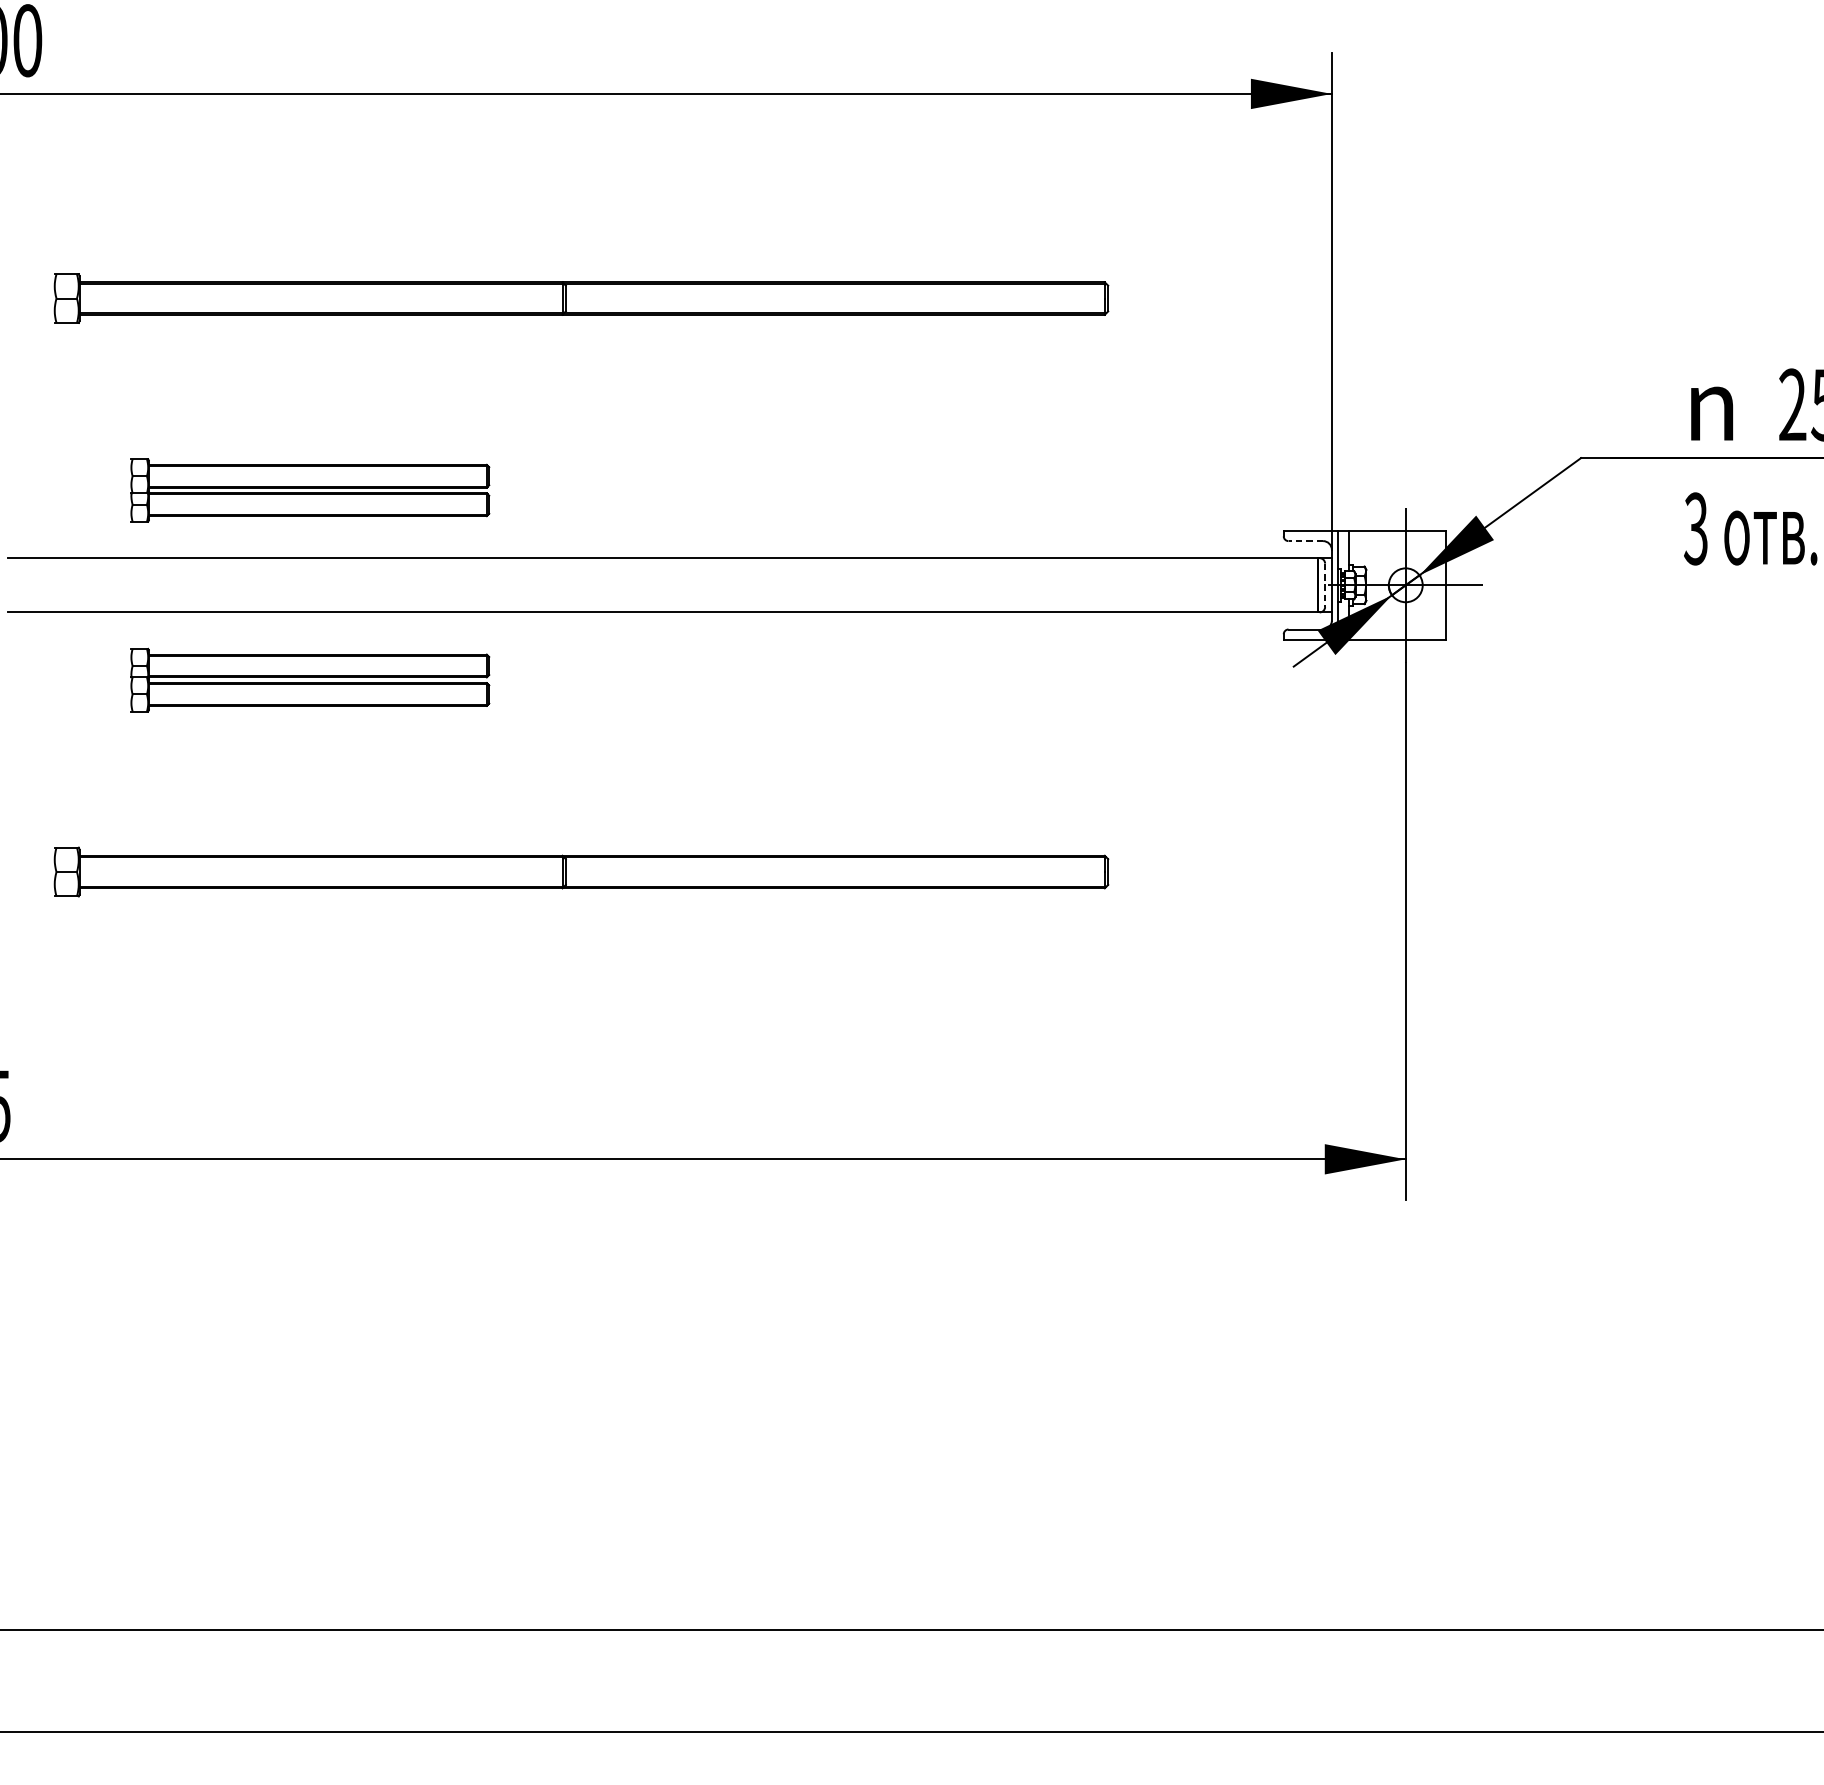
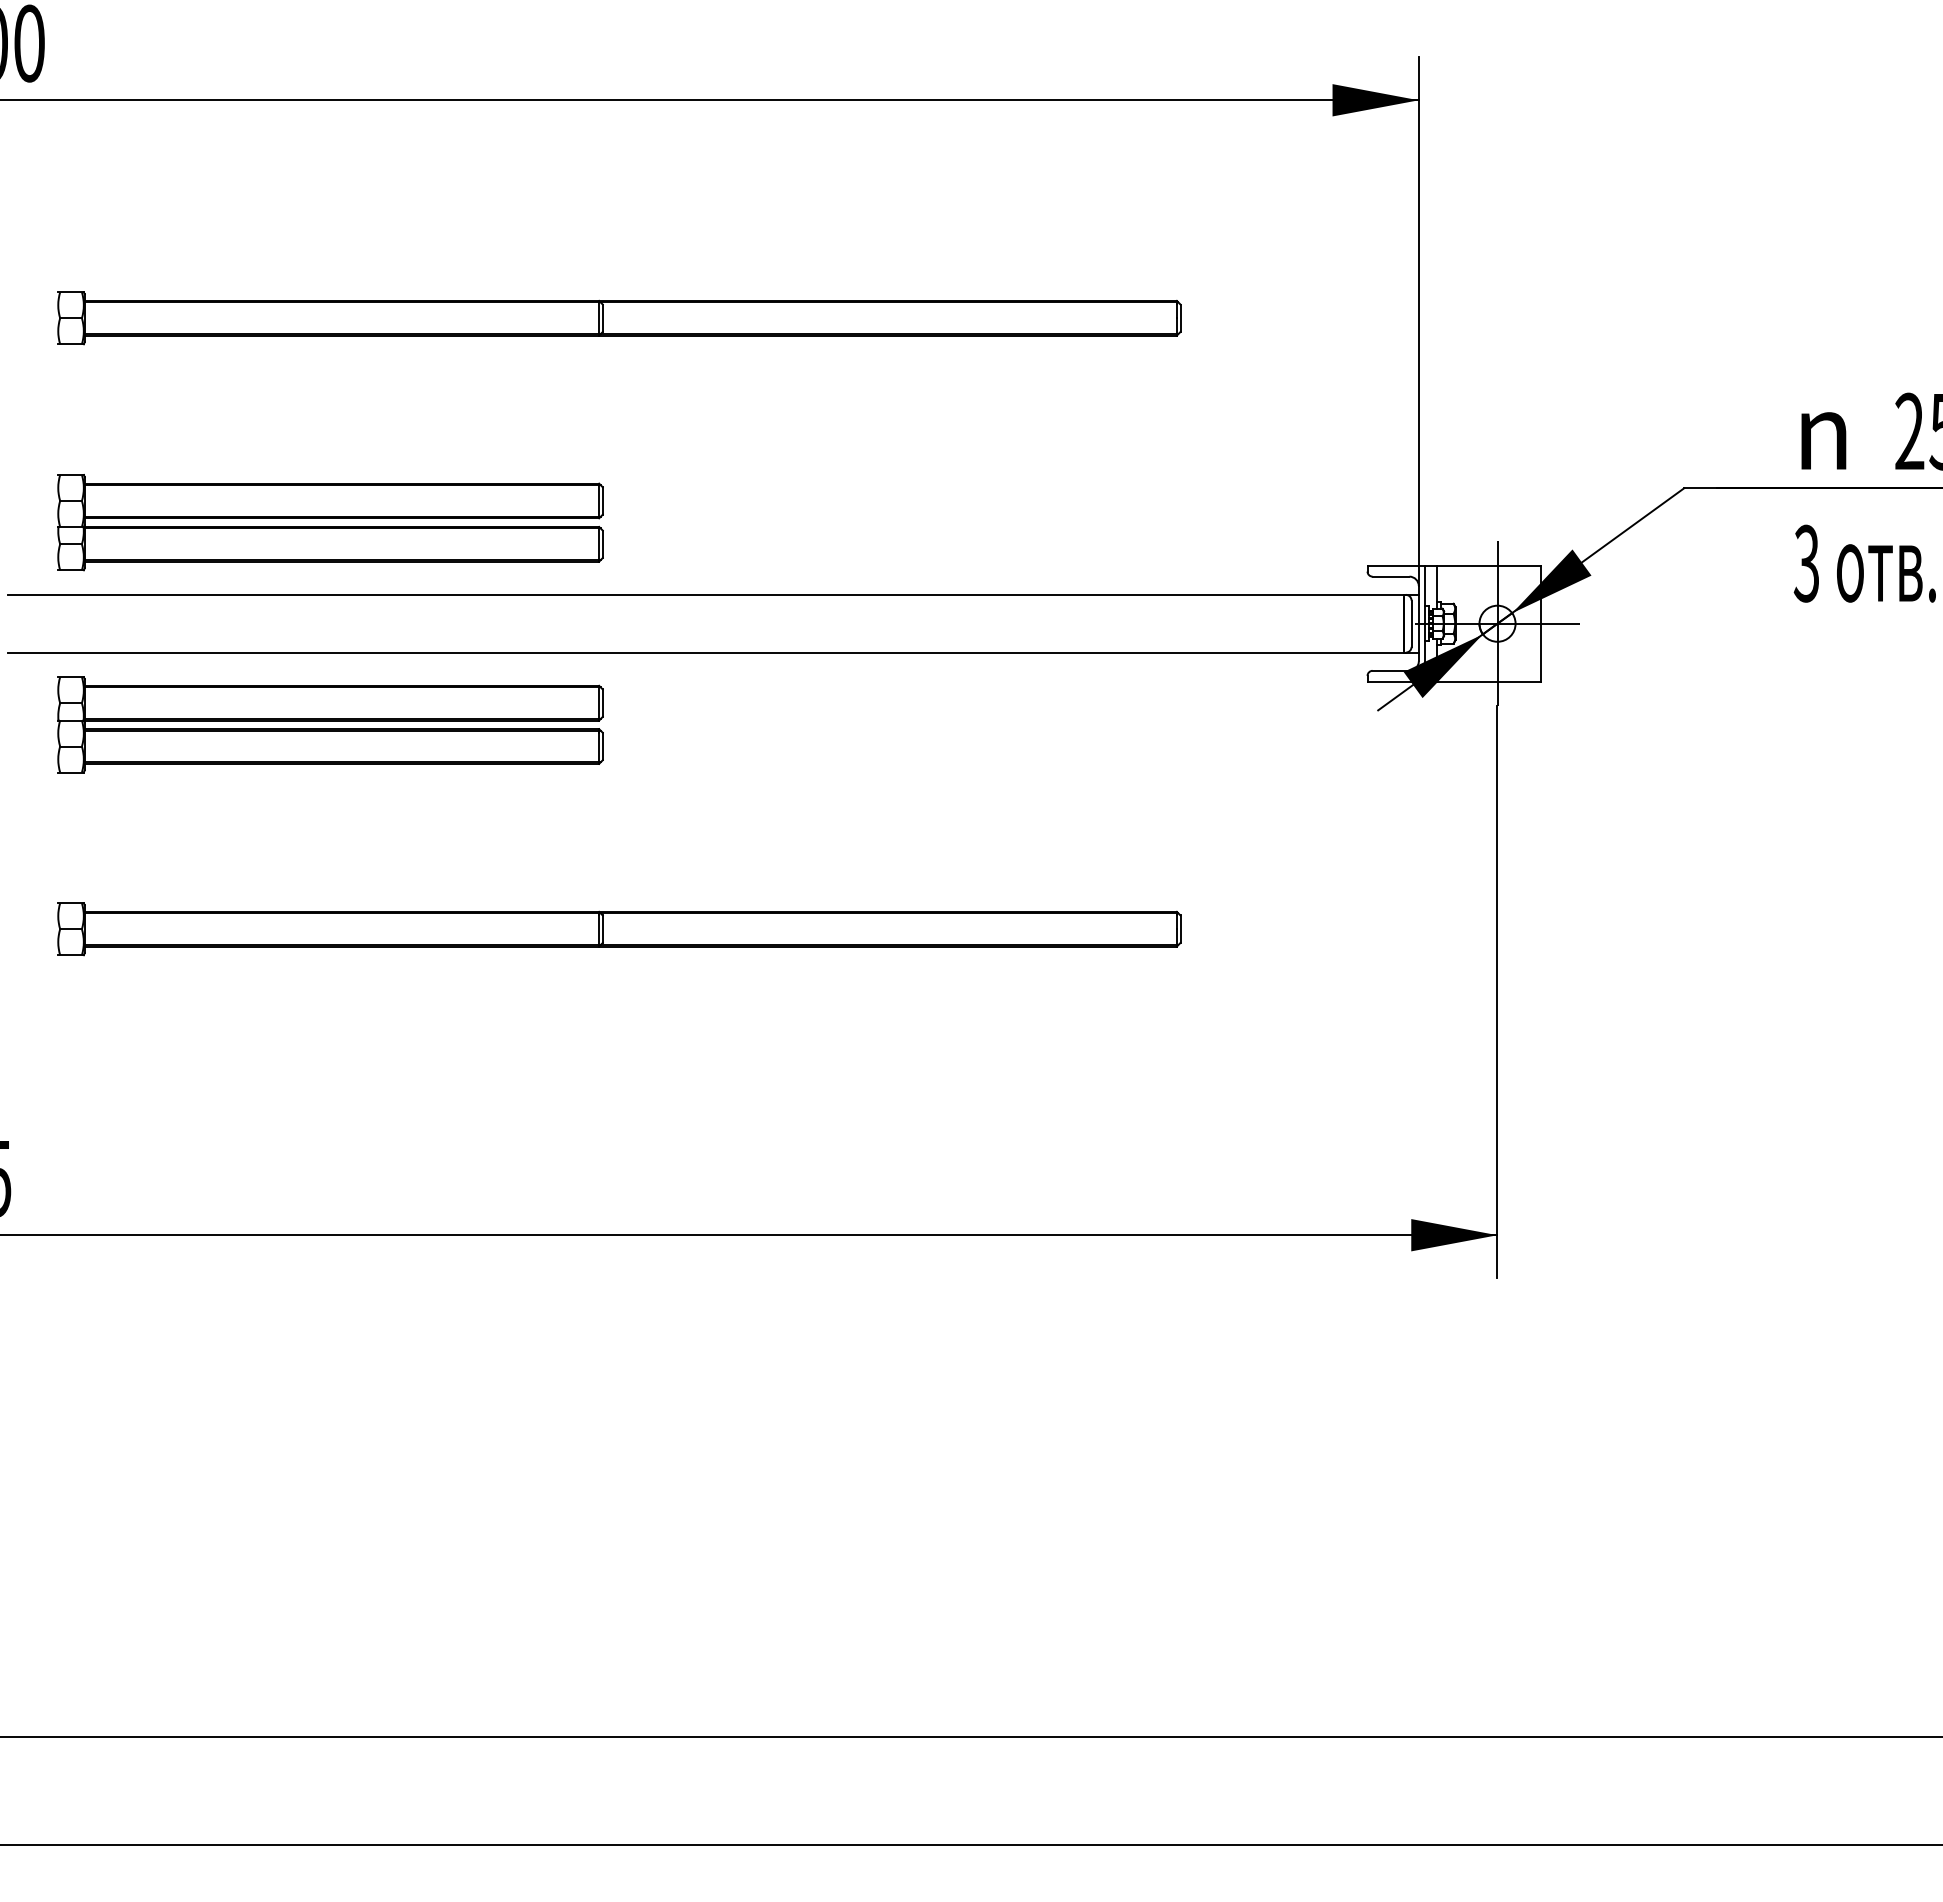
part: (310, 490) -> (330, 522), size x1.43
line: (1305, 540) -> (1390, 576), dashed -> solid
line: (1325, 586) -> (1411, 624), dashed -> solid
part: (310, 679) -> (330, 724), size x1.43

